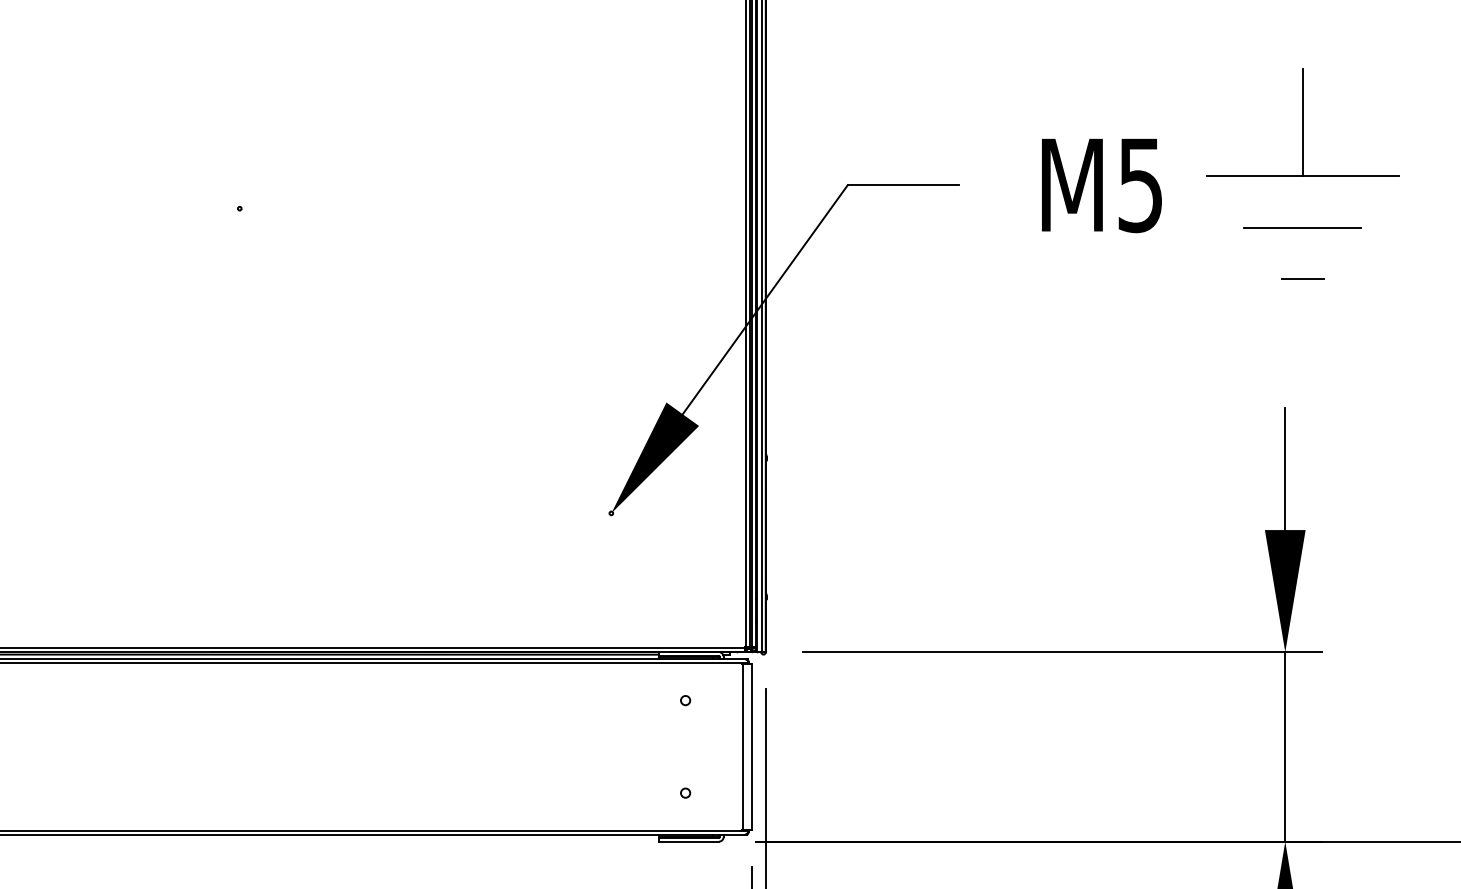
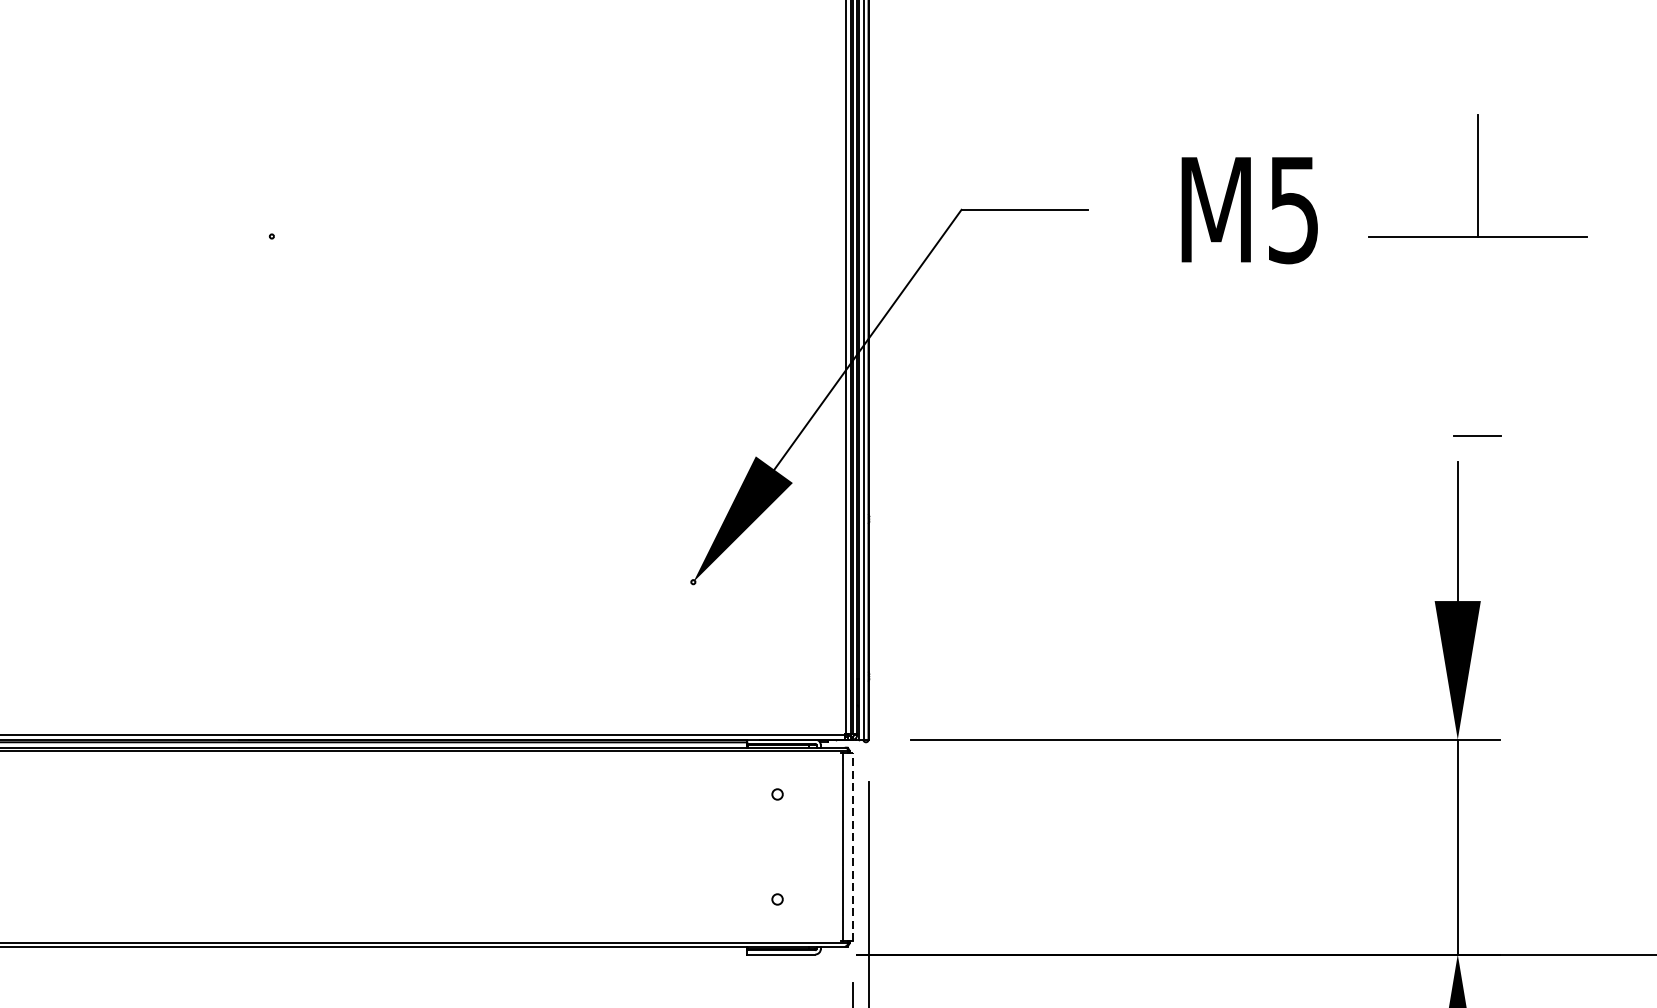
part: (1302, 122) -> (1477, 176), moved
line: (1302, 227) -> (1477, 257), removed
line: (1302, 278) -> (1477, 434), moved
line: (752, 746) -> (853, 846), solid -> dashed

